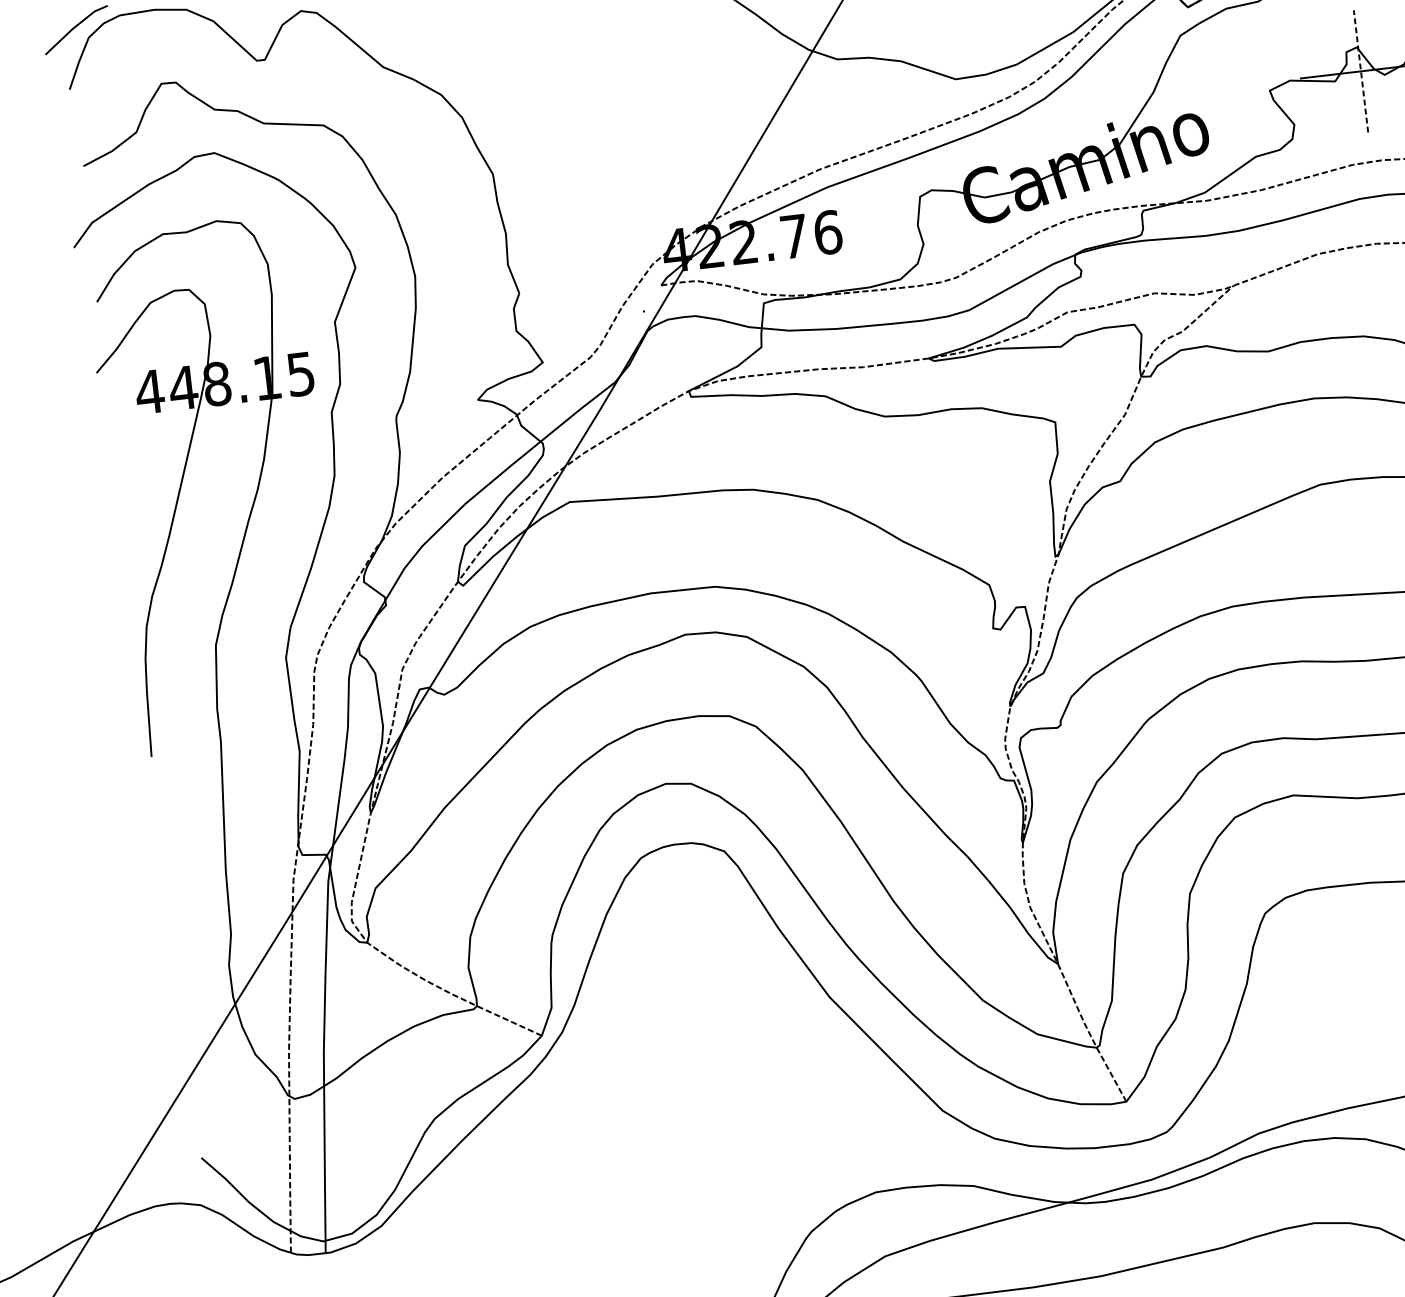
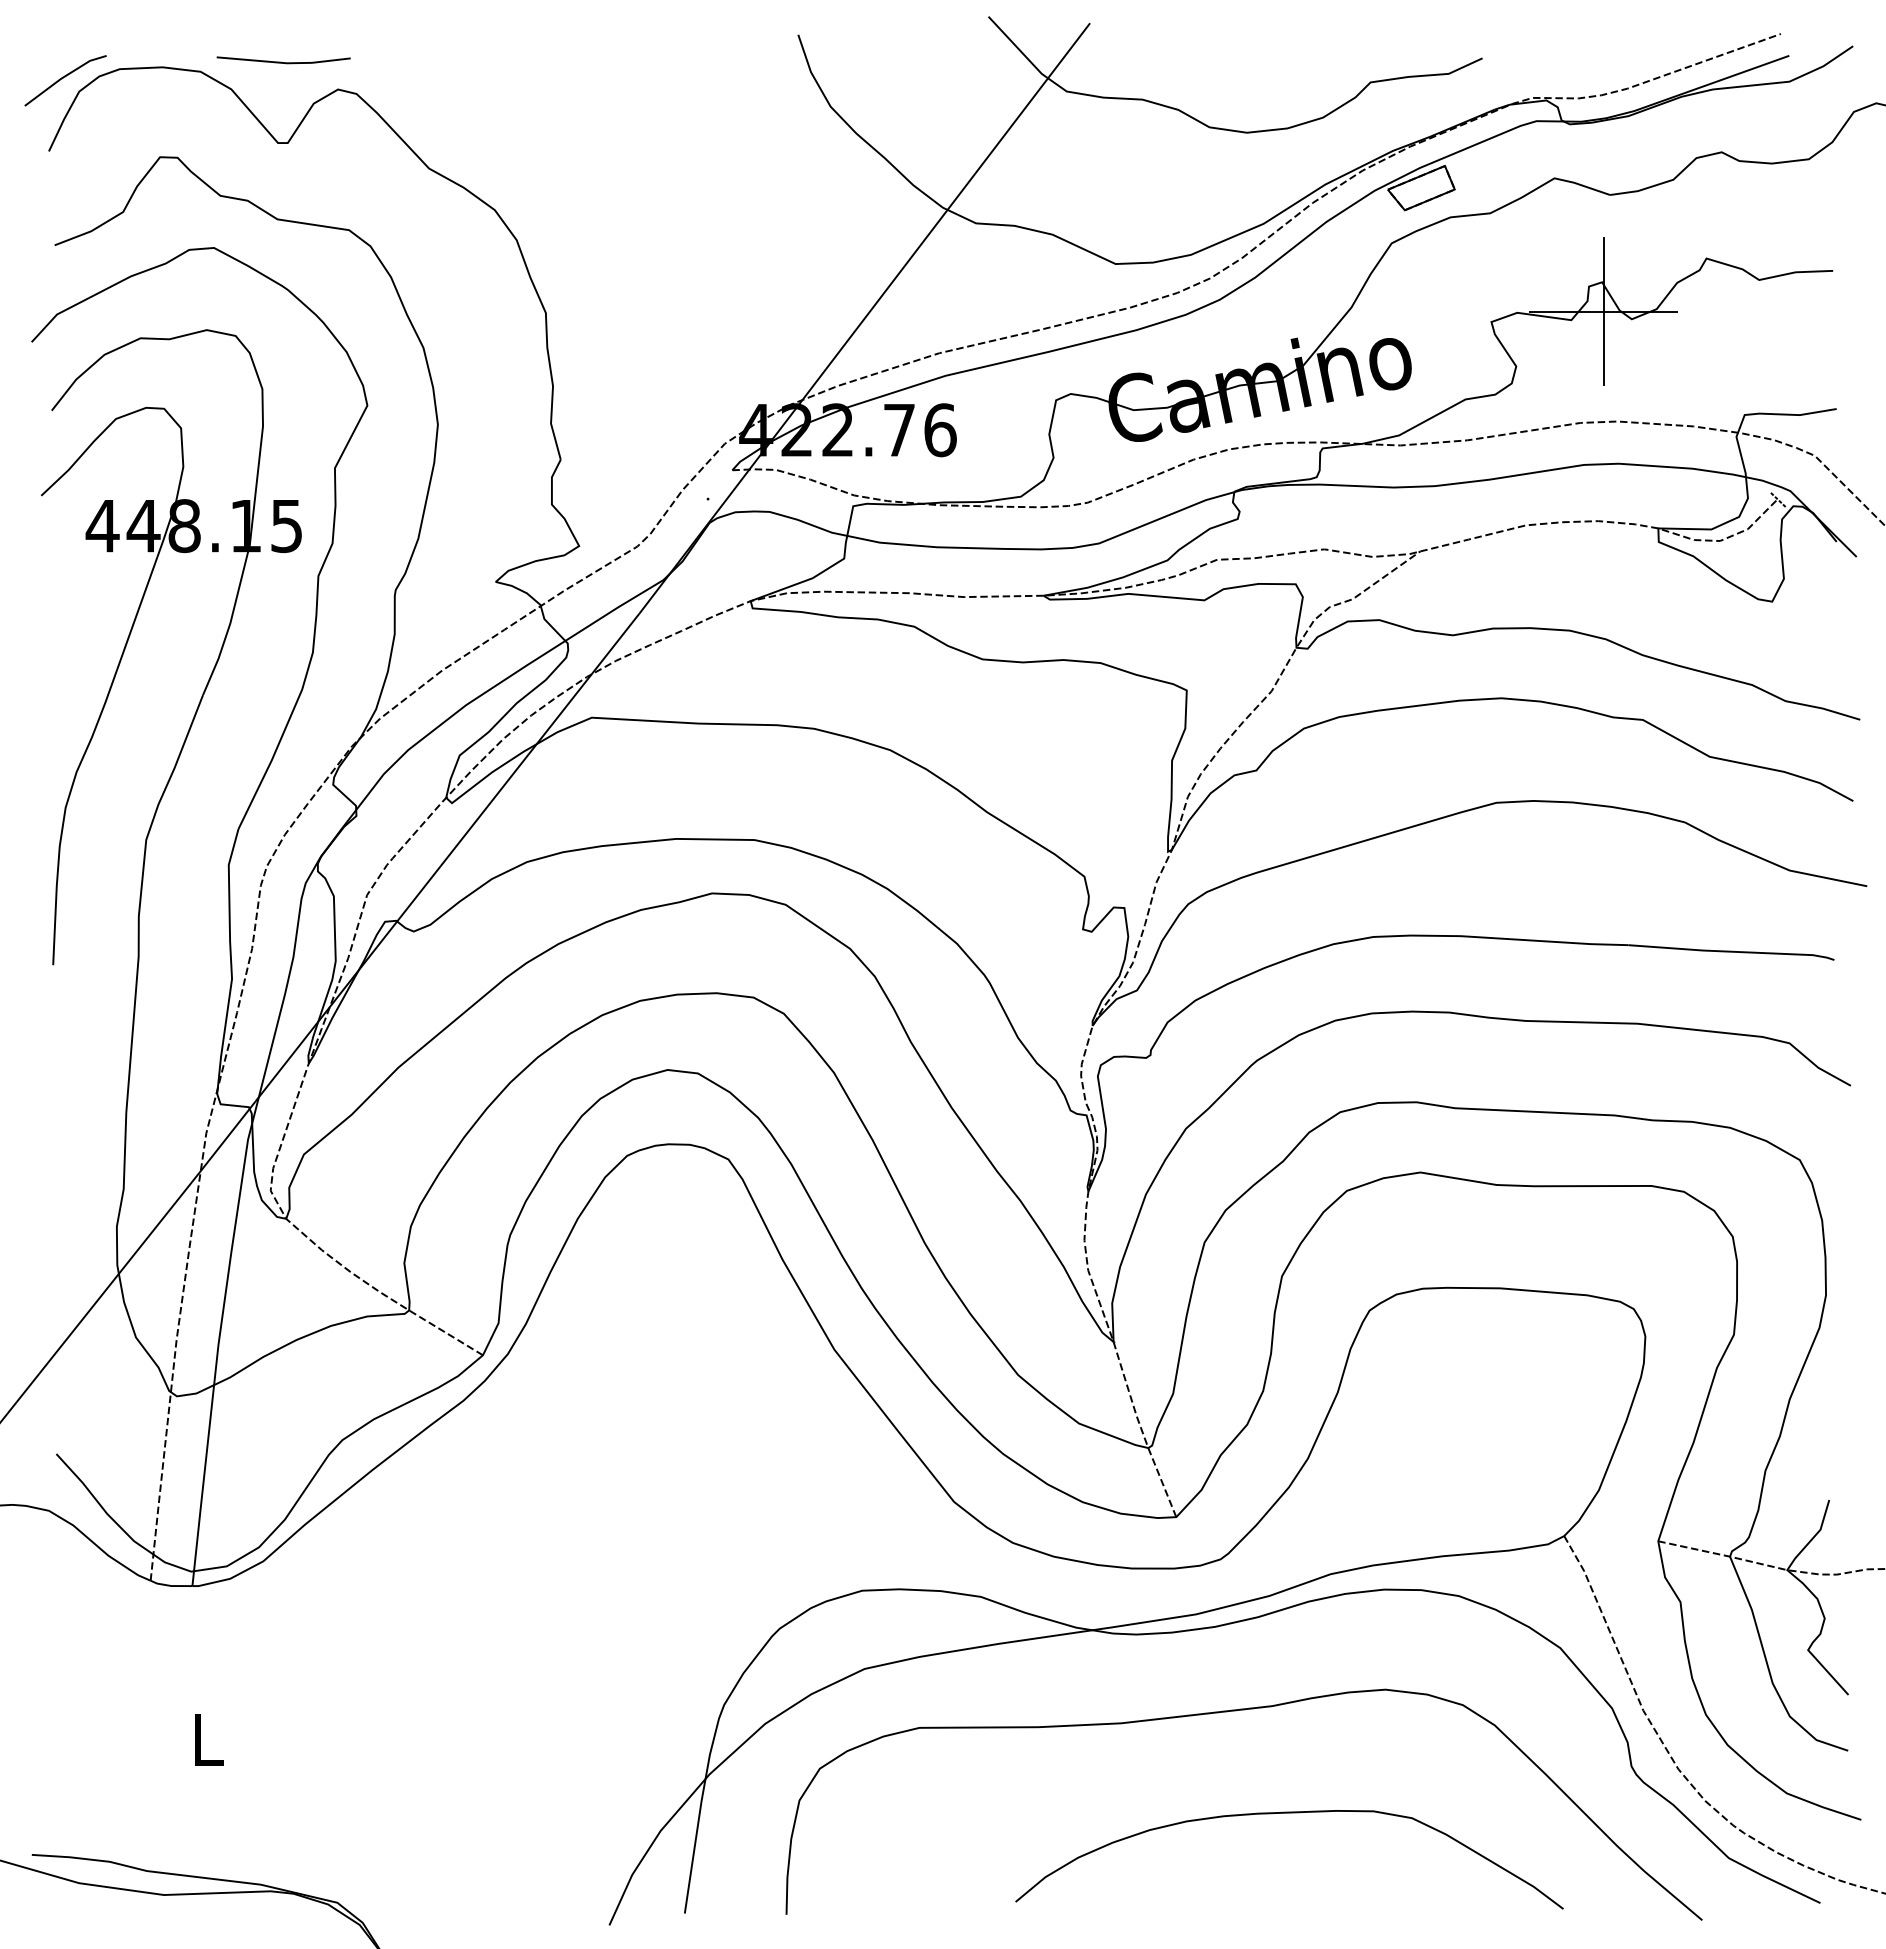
line: (1360, 71) -> (1603, 311), dashed -> solid

